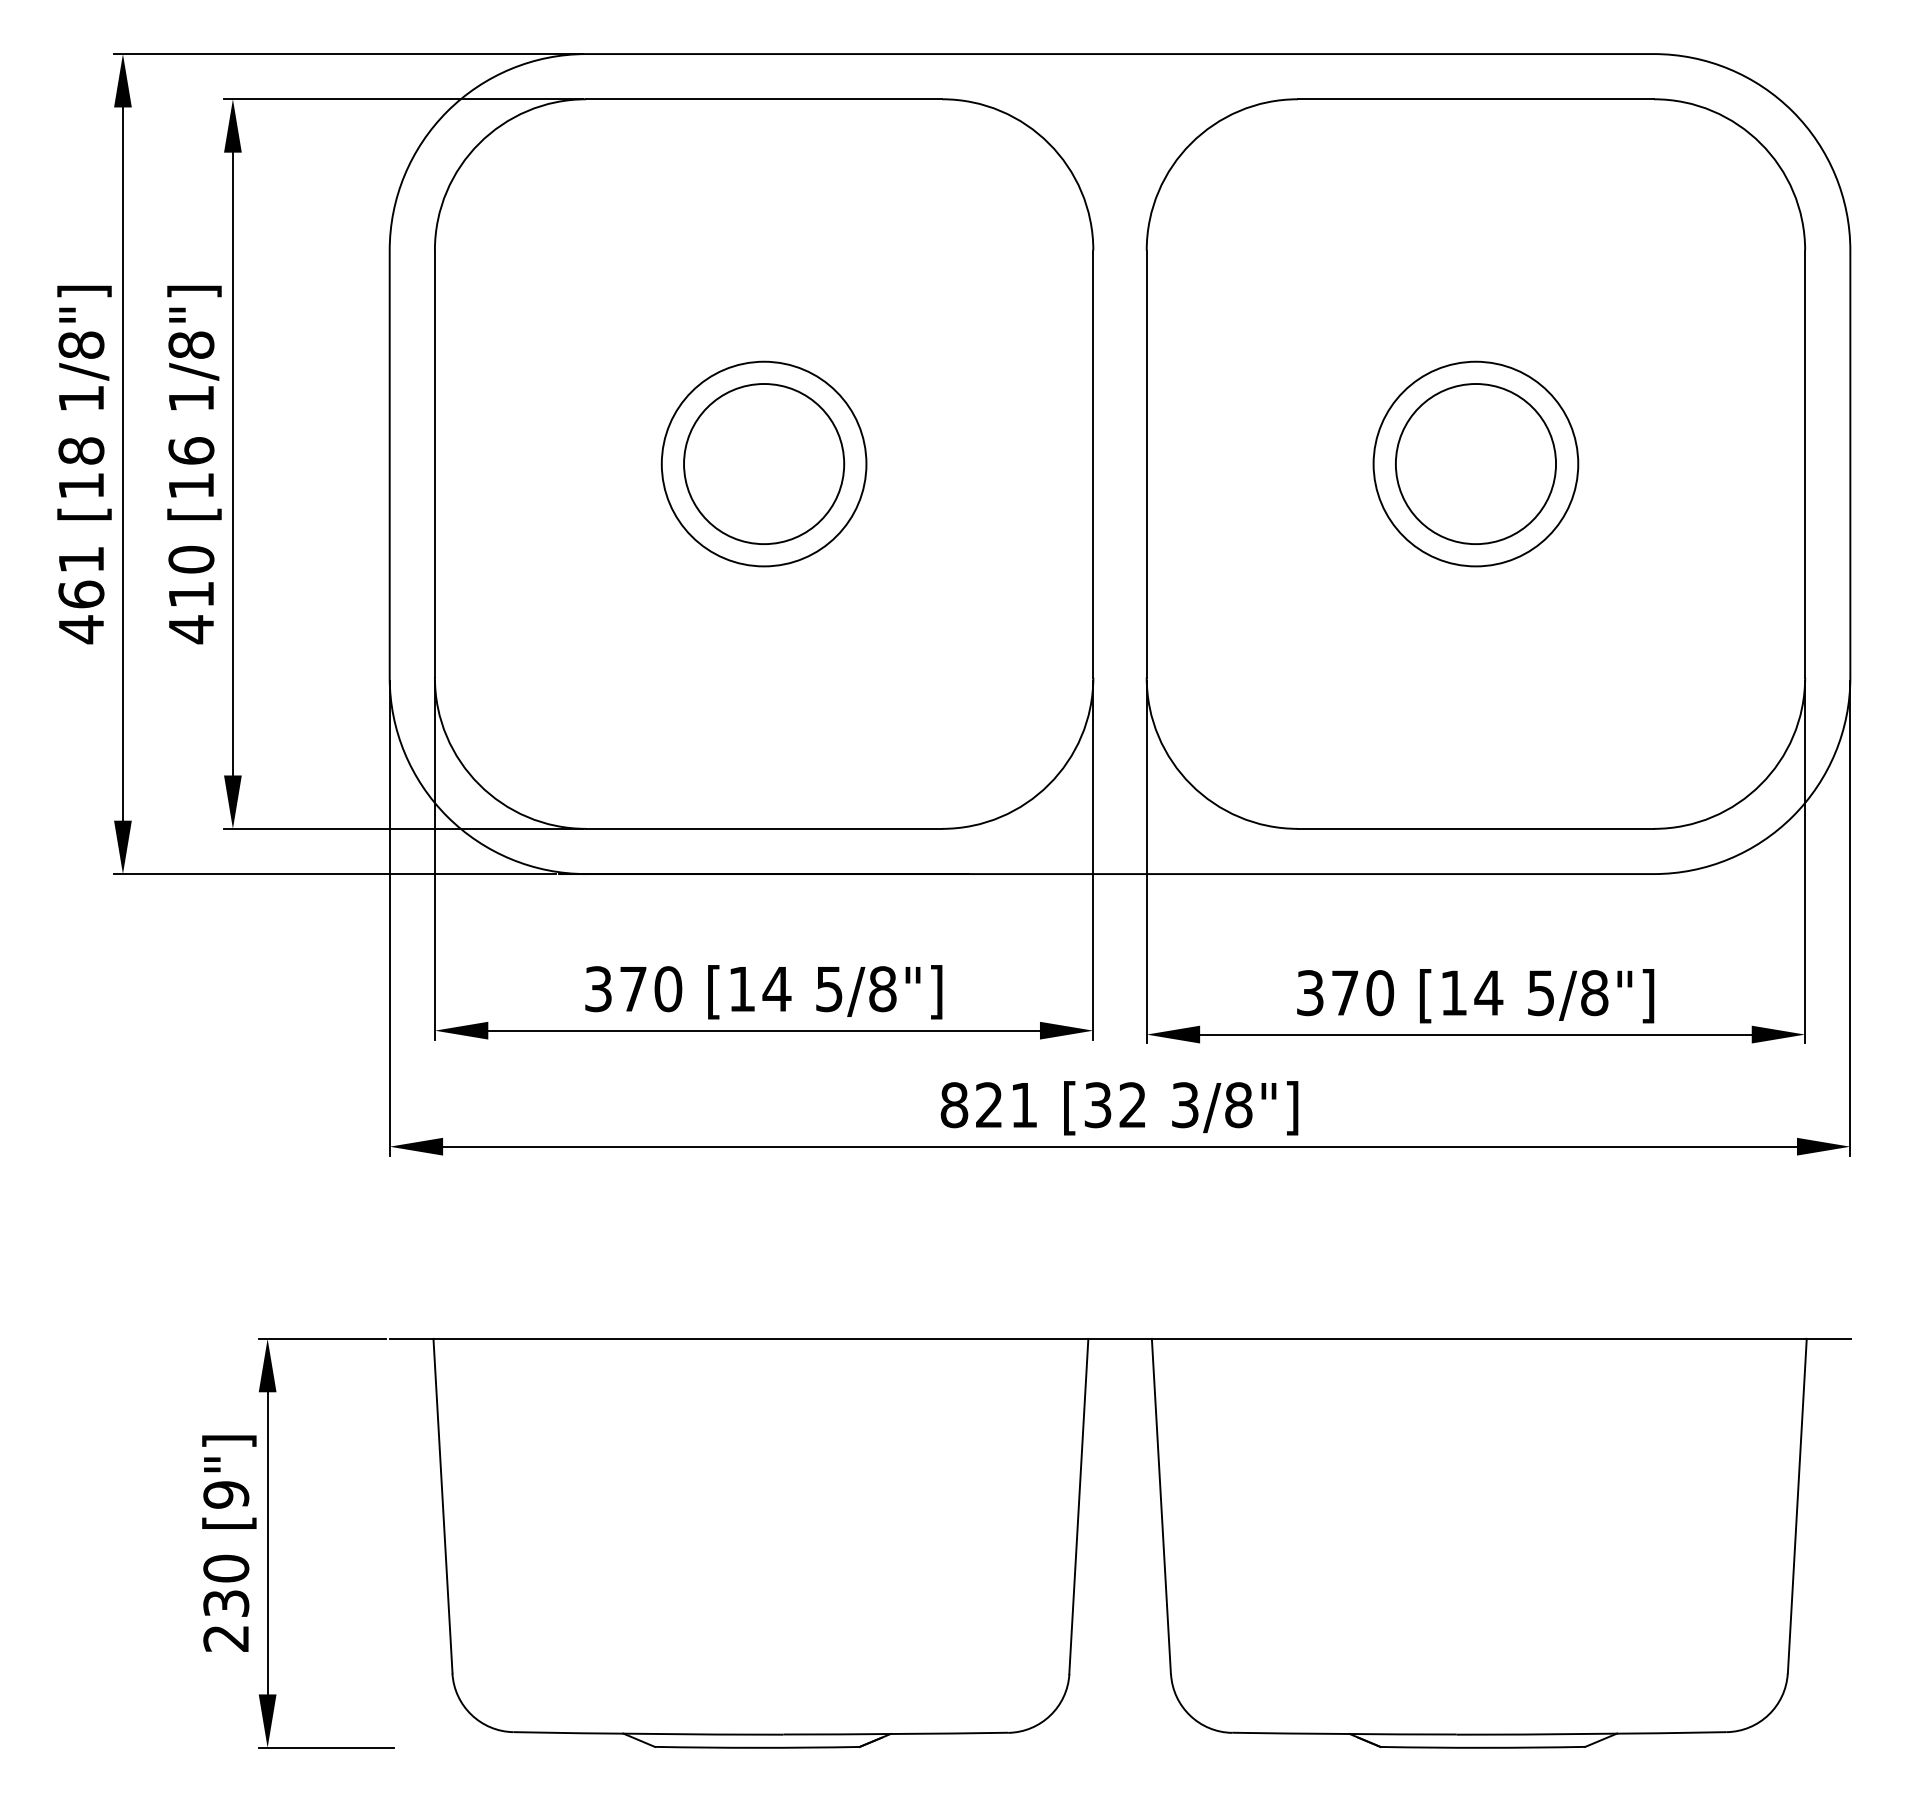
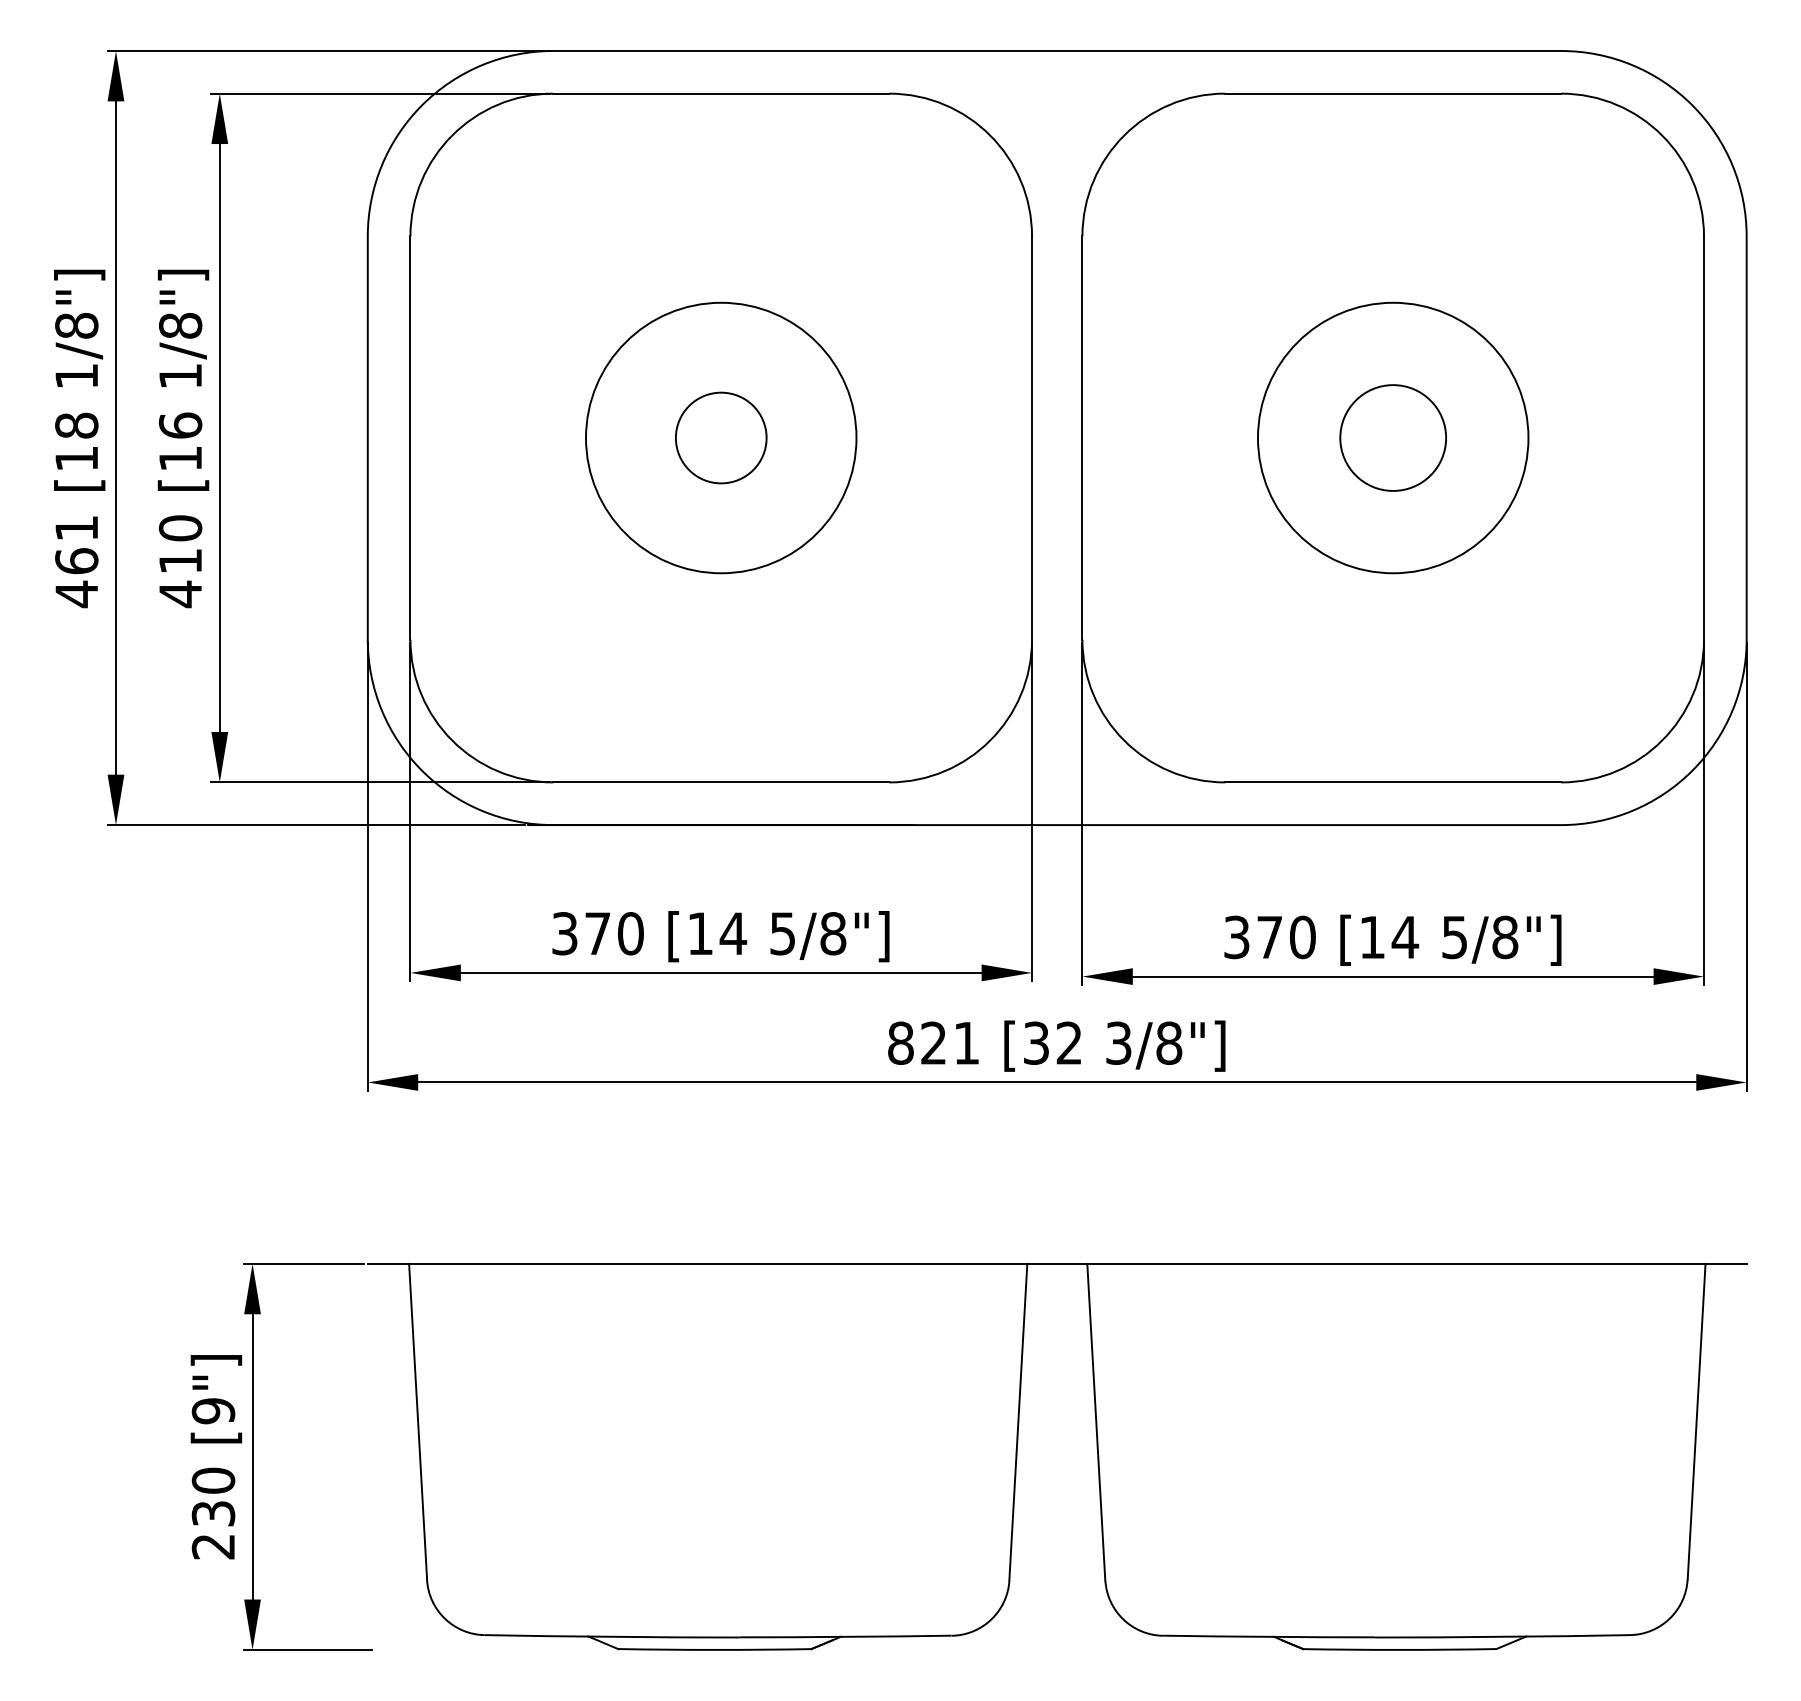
circle: (763, 463) -> (720, 437), size x0.6
circle: (763, 463) -> (720, 437), size x1.4
circle: (1475, 463) -> (1392, 437), size x0.7
circle: (1475, 463) -> (1392, 437), size x1.4

